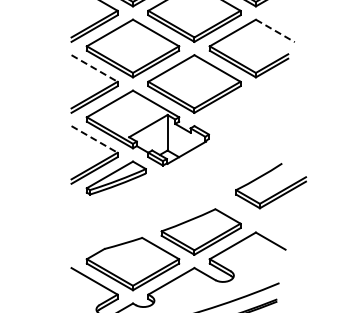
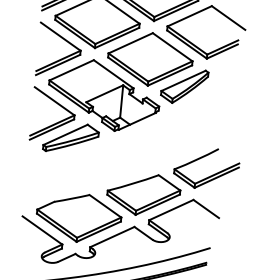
line: (275, 31) -> (228, 18), dashed -> solid
line: (94, 68) -> (60, 36), dashed -> solid
part: (234, 109) -> (184, 86), added
line: (94, 139) -> (54, 101), dashed -> solid
part: (275, 193) -> (210, 175), moved

